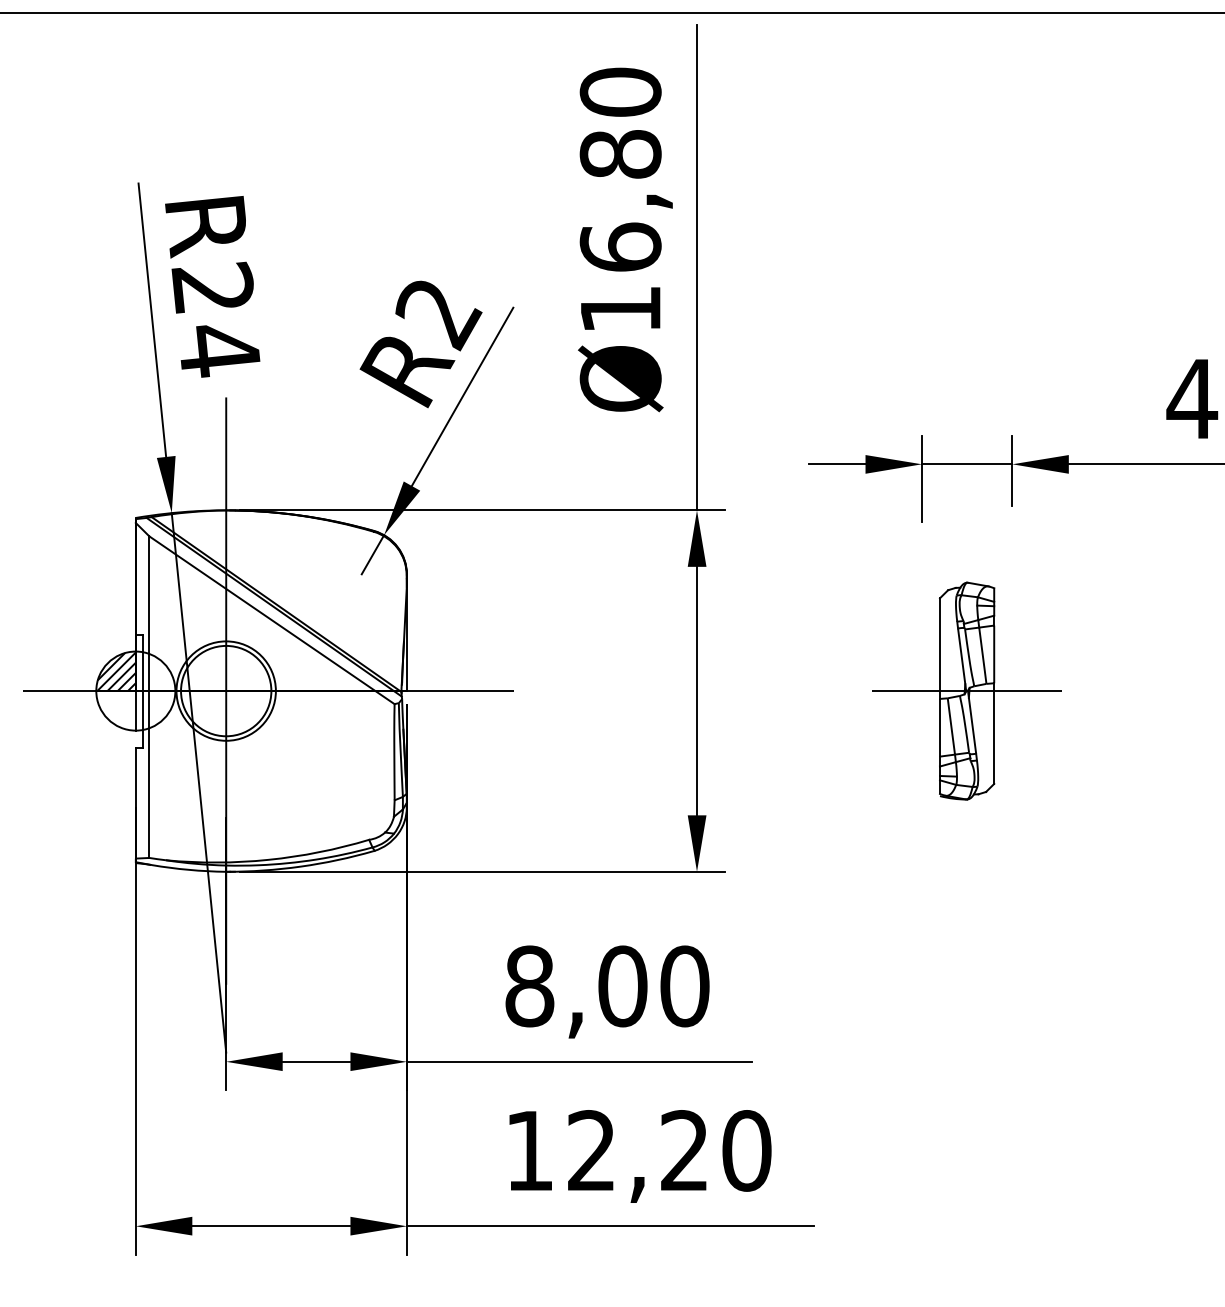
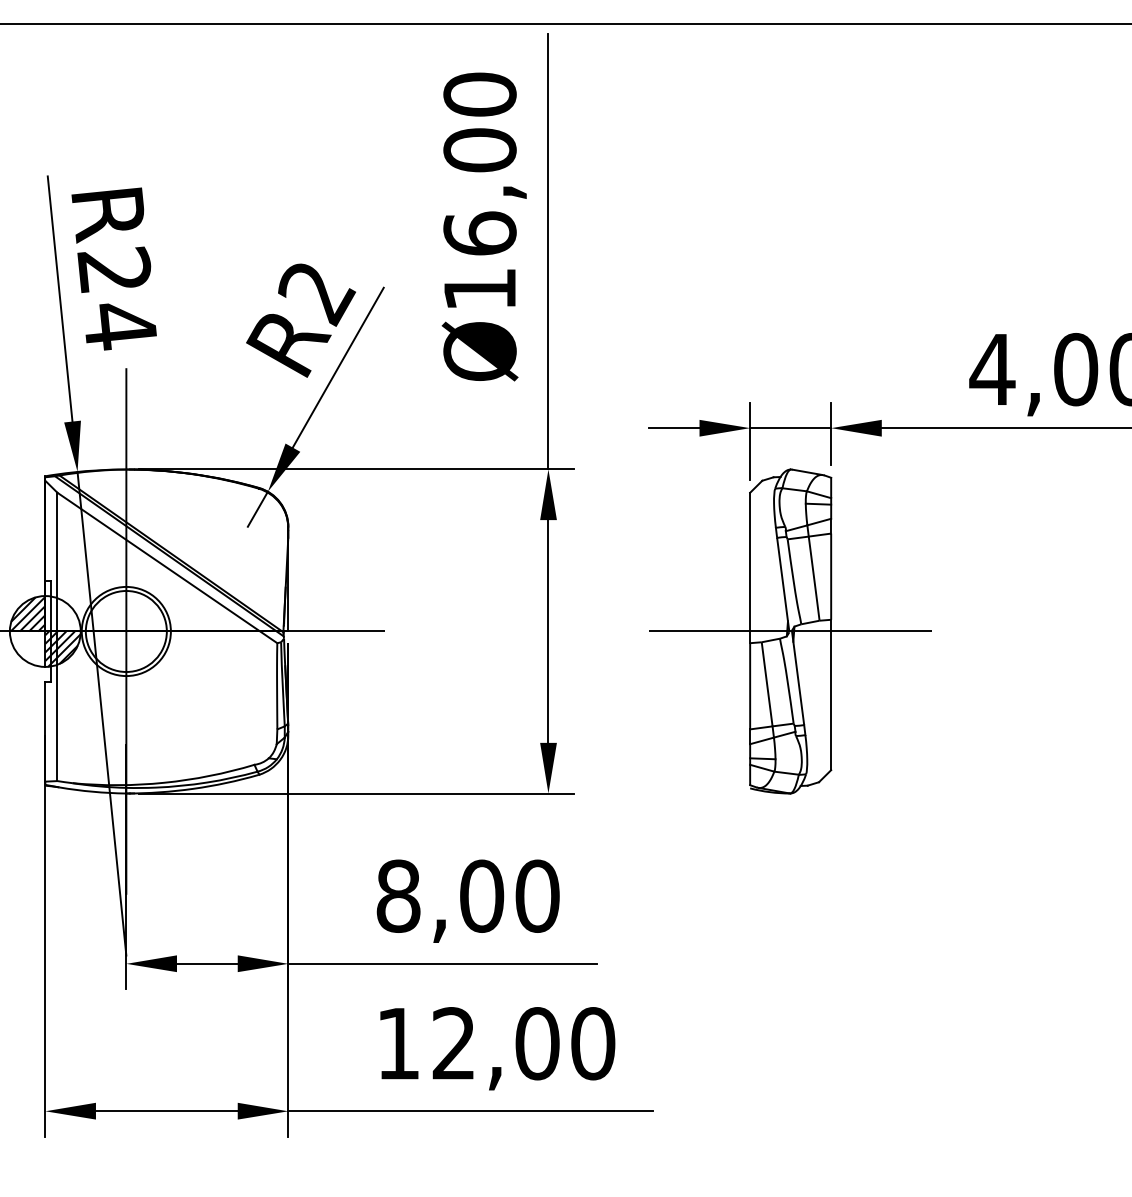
text: (620, 154) -> (479, 150), Ø16,80 -> Ø16,00
part: (966, 691) -> (790, 631), size x1.67
hatch: (154, 710) -> (62, 648), added
text: (684, 1150) -> (537, 1043), 12,20 -> 12,00

